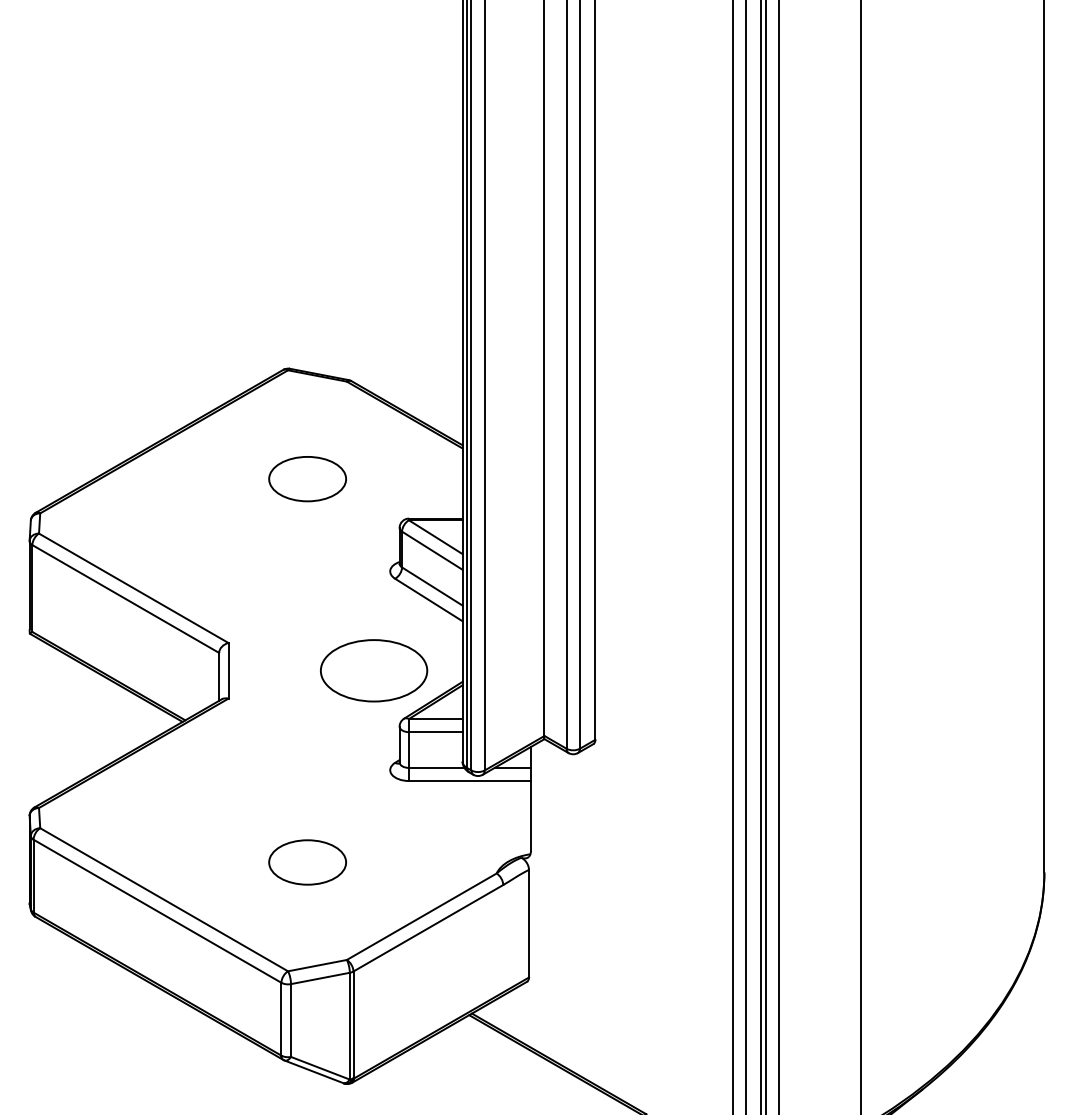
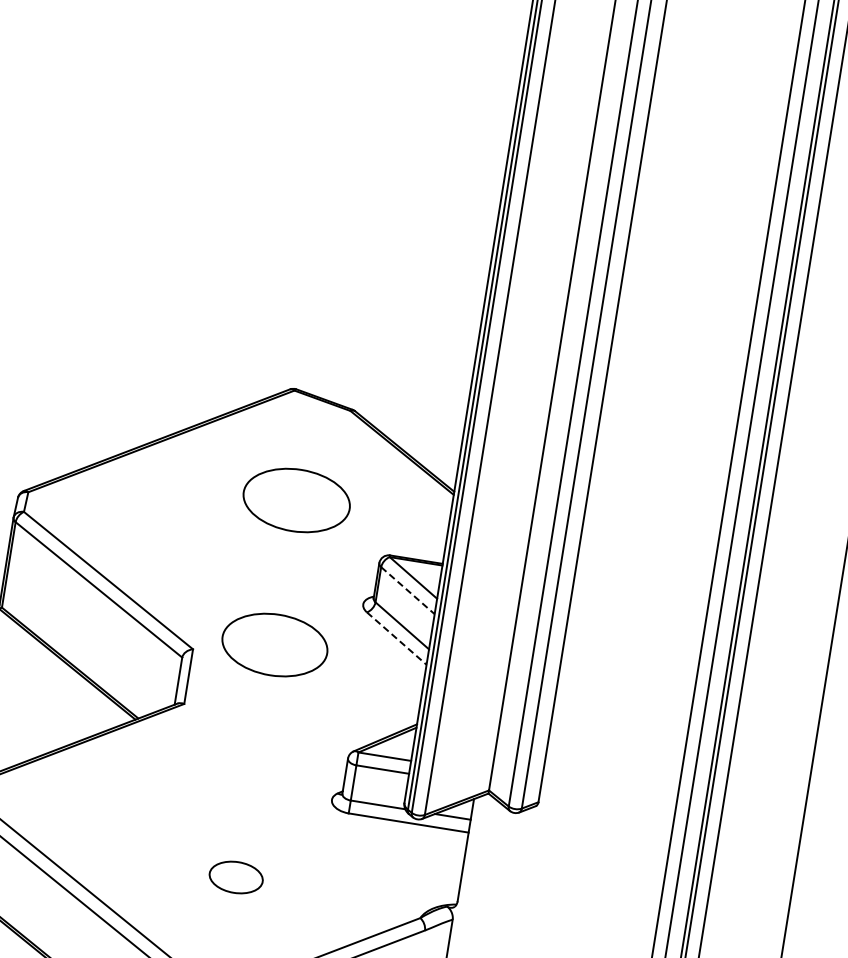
part: (307, 479) -> (296, 501), size x1.4
line: (432, 550) -> (408, 590), solid -> dashed
line: (428, 600) -> (396, 639), solid -> dashed
part: (374, 670) -> (275, 644), moved
part: (307, 862) -> (236, 877), size x0.7

